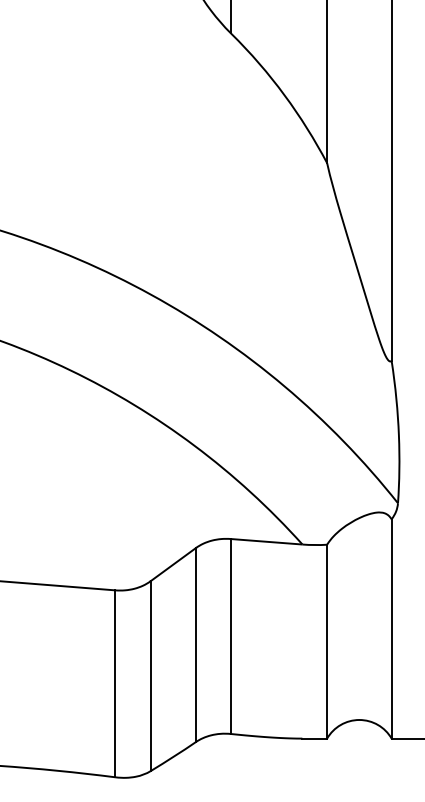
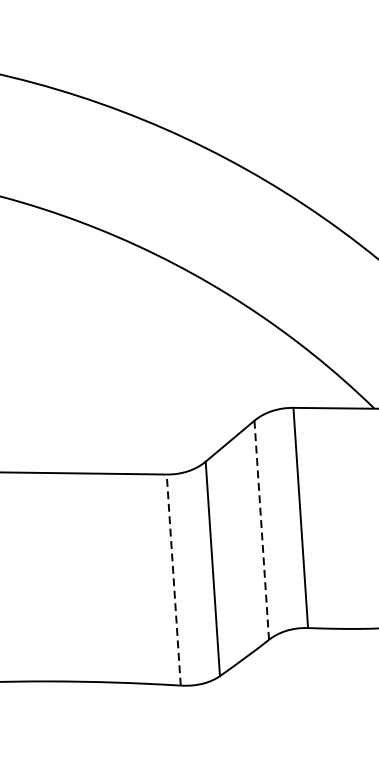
line: (195, 644) -> (261, 529), solid -> dashed
line: (115, 683) -> (173, 579), solid -> dashed

